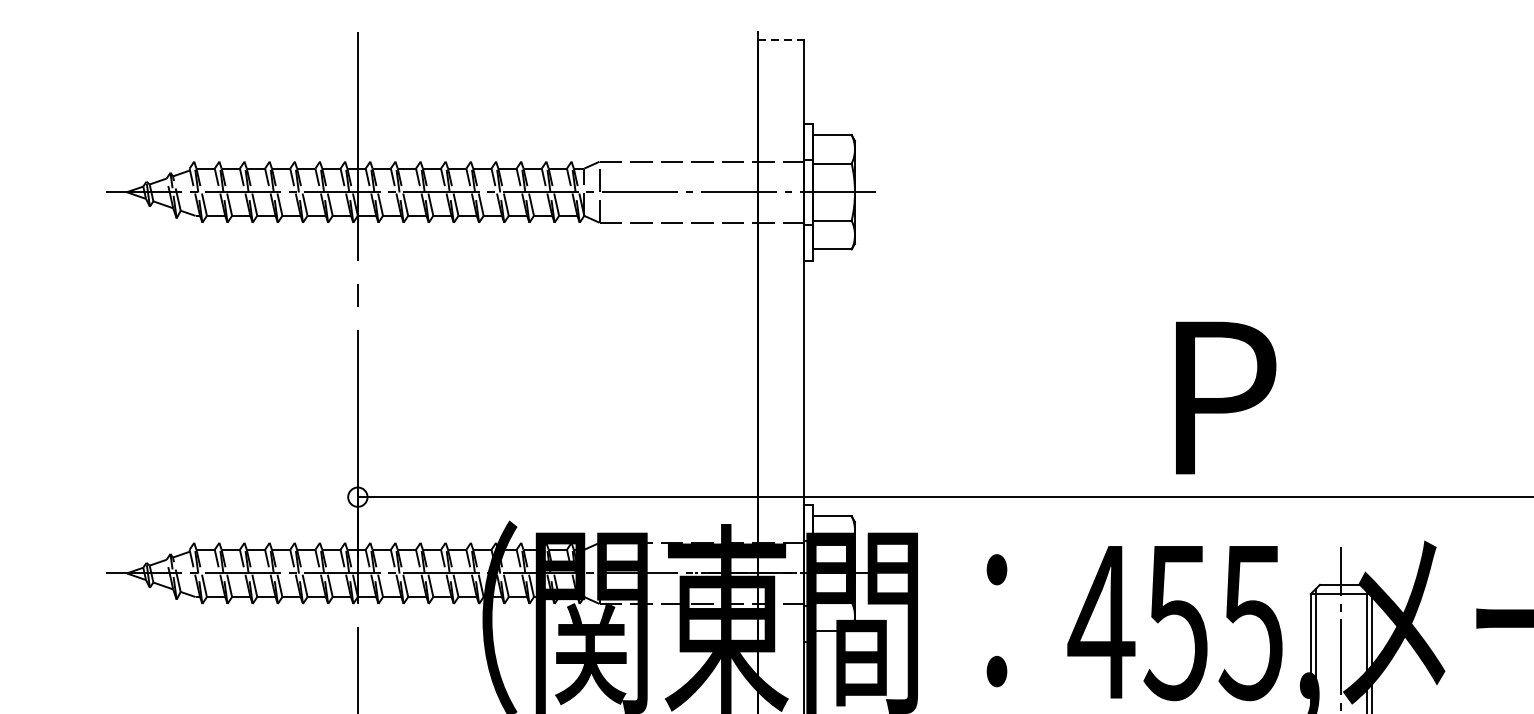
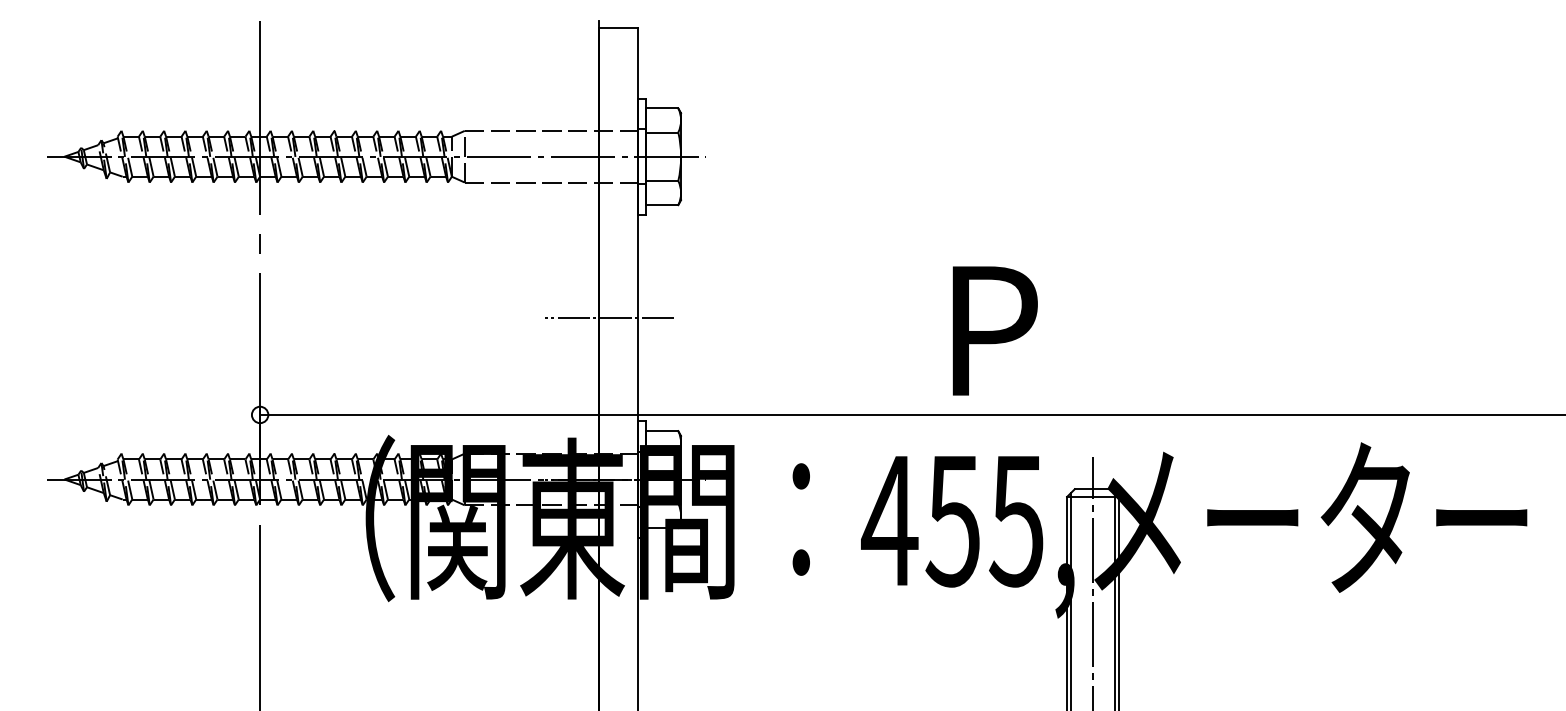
line: (781, 39) -> (618, 27), dashed -> solid
line: (770, 383) -> (609, 318), added

